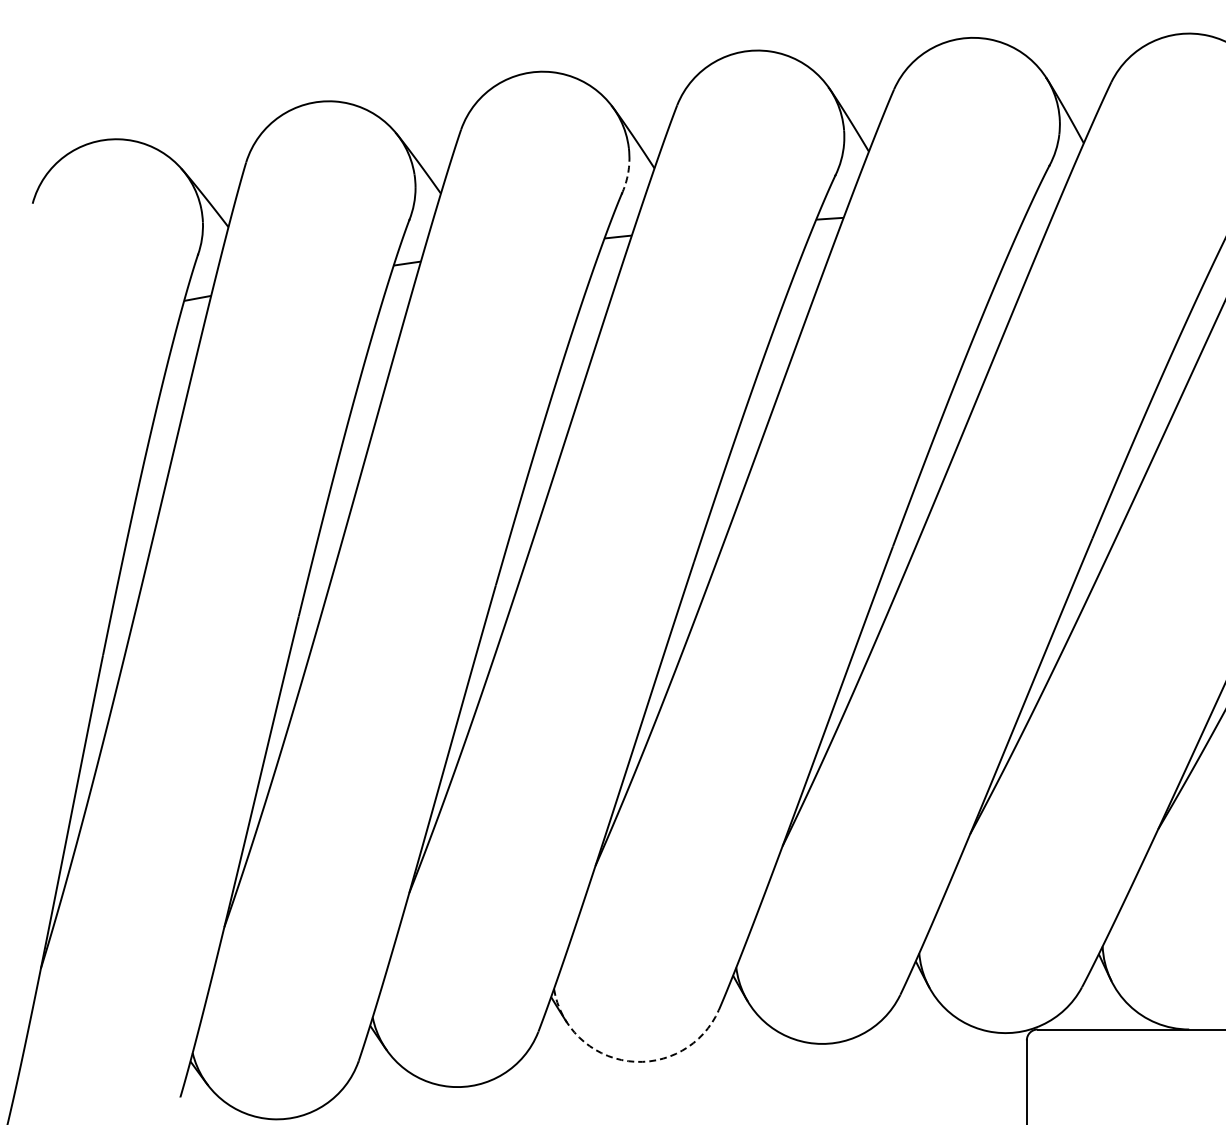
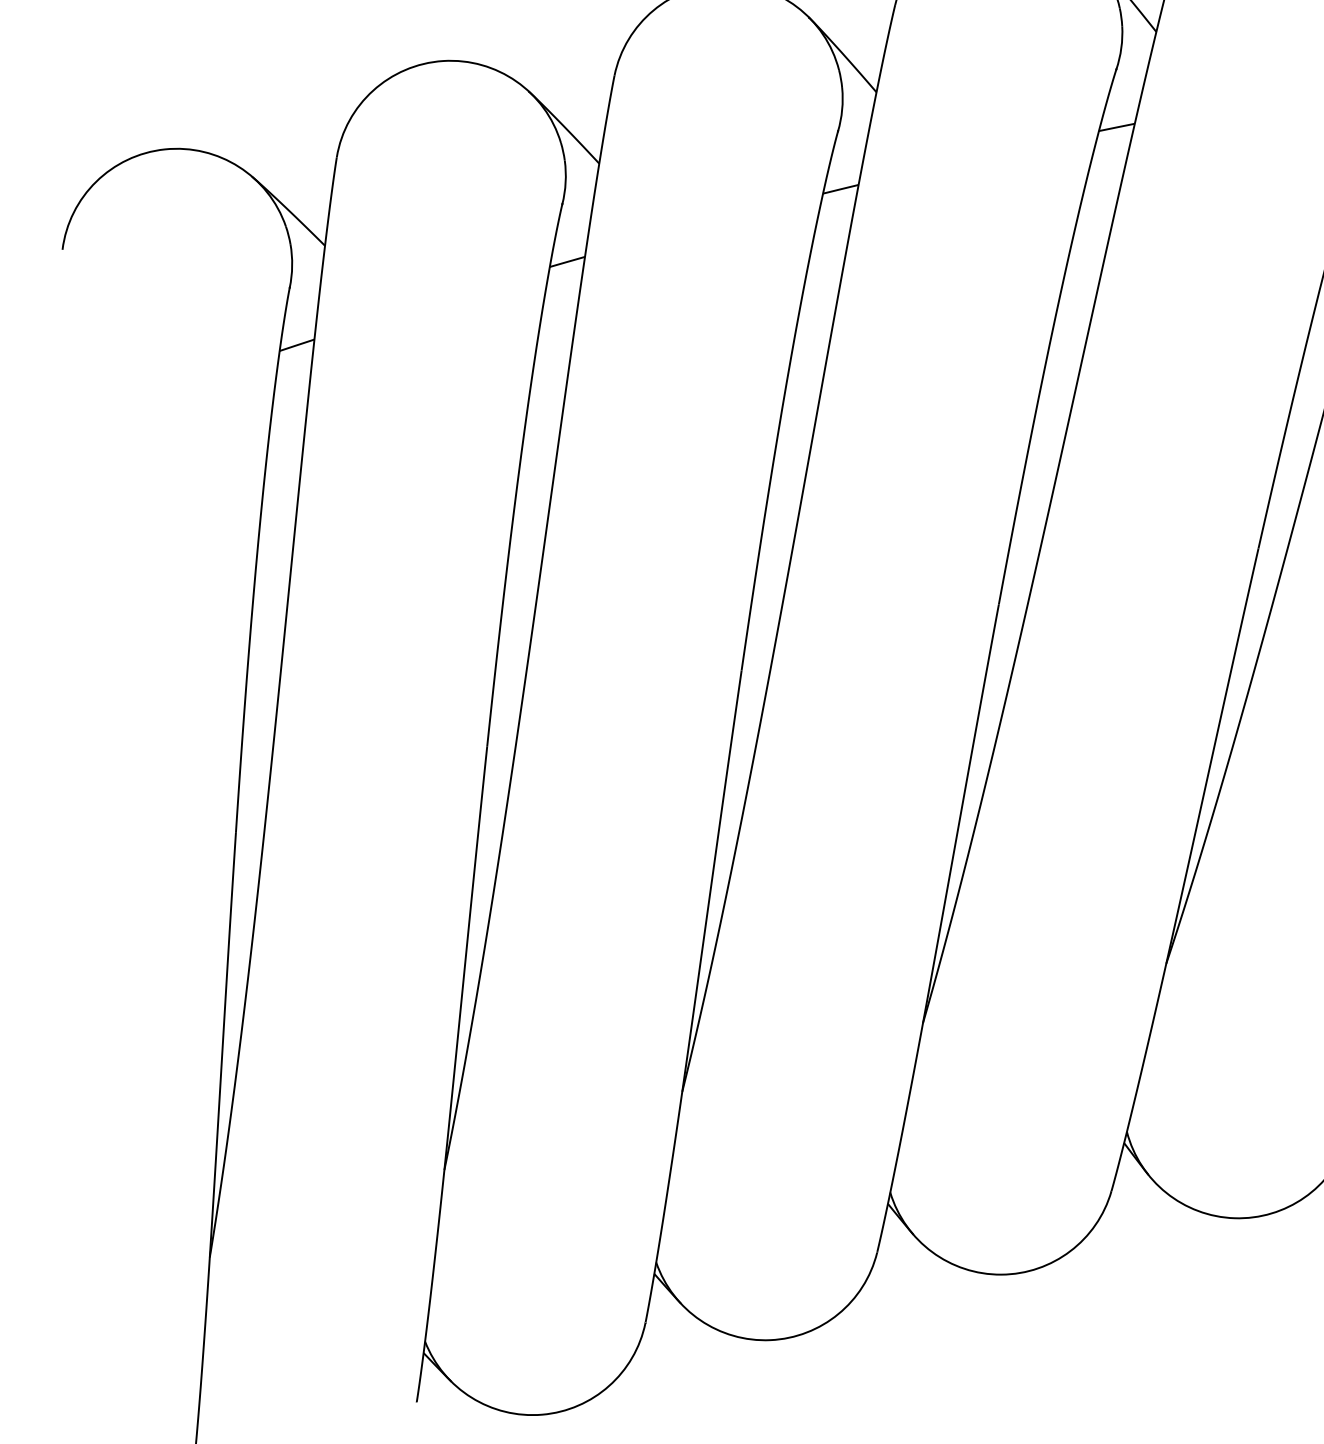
arc: (627, 178) -> (842, 110), dashed -> solid
arc: (628, 1061) -> (1001, 1275), dashed -> solid

